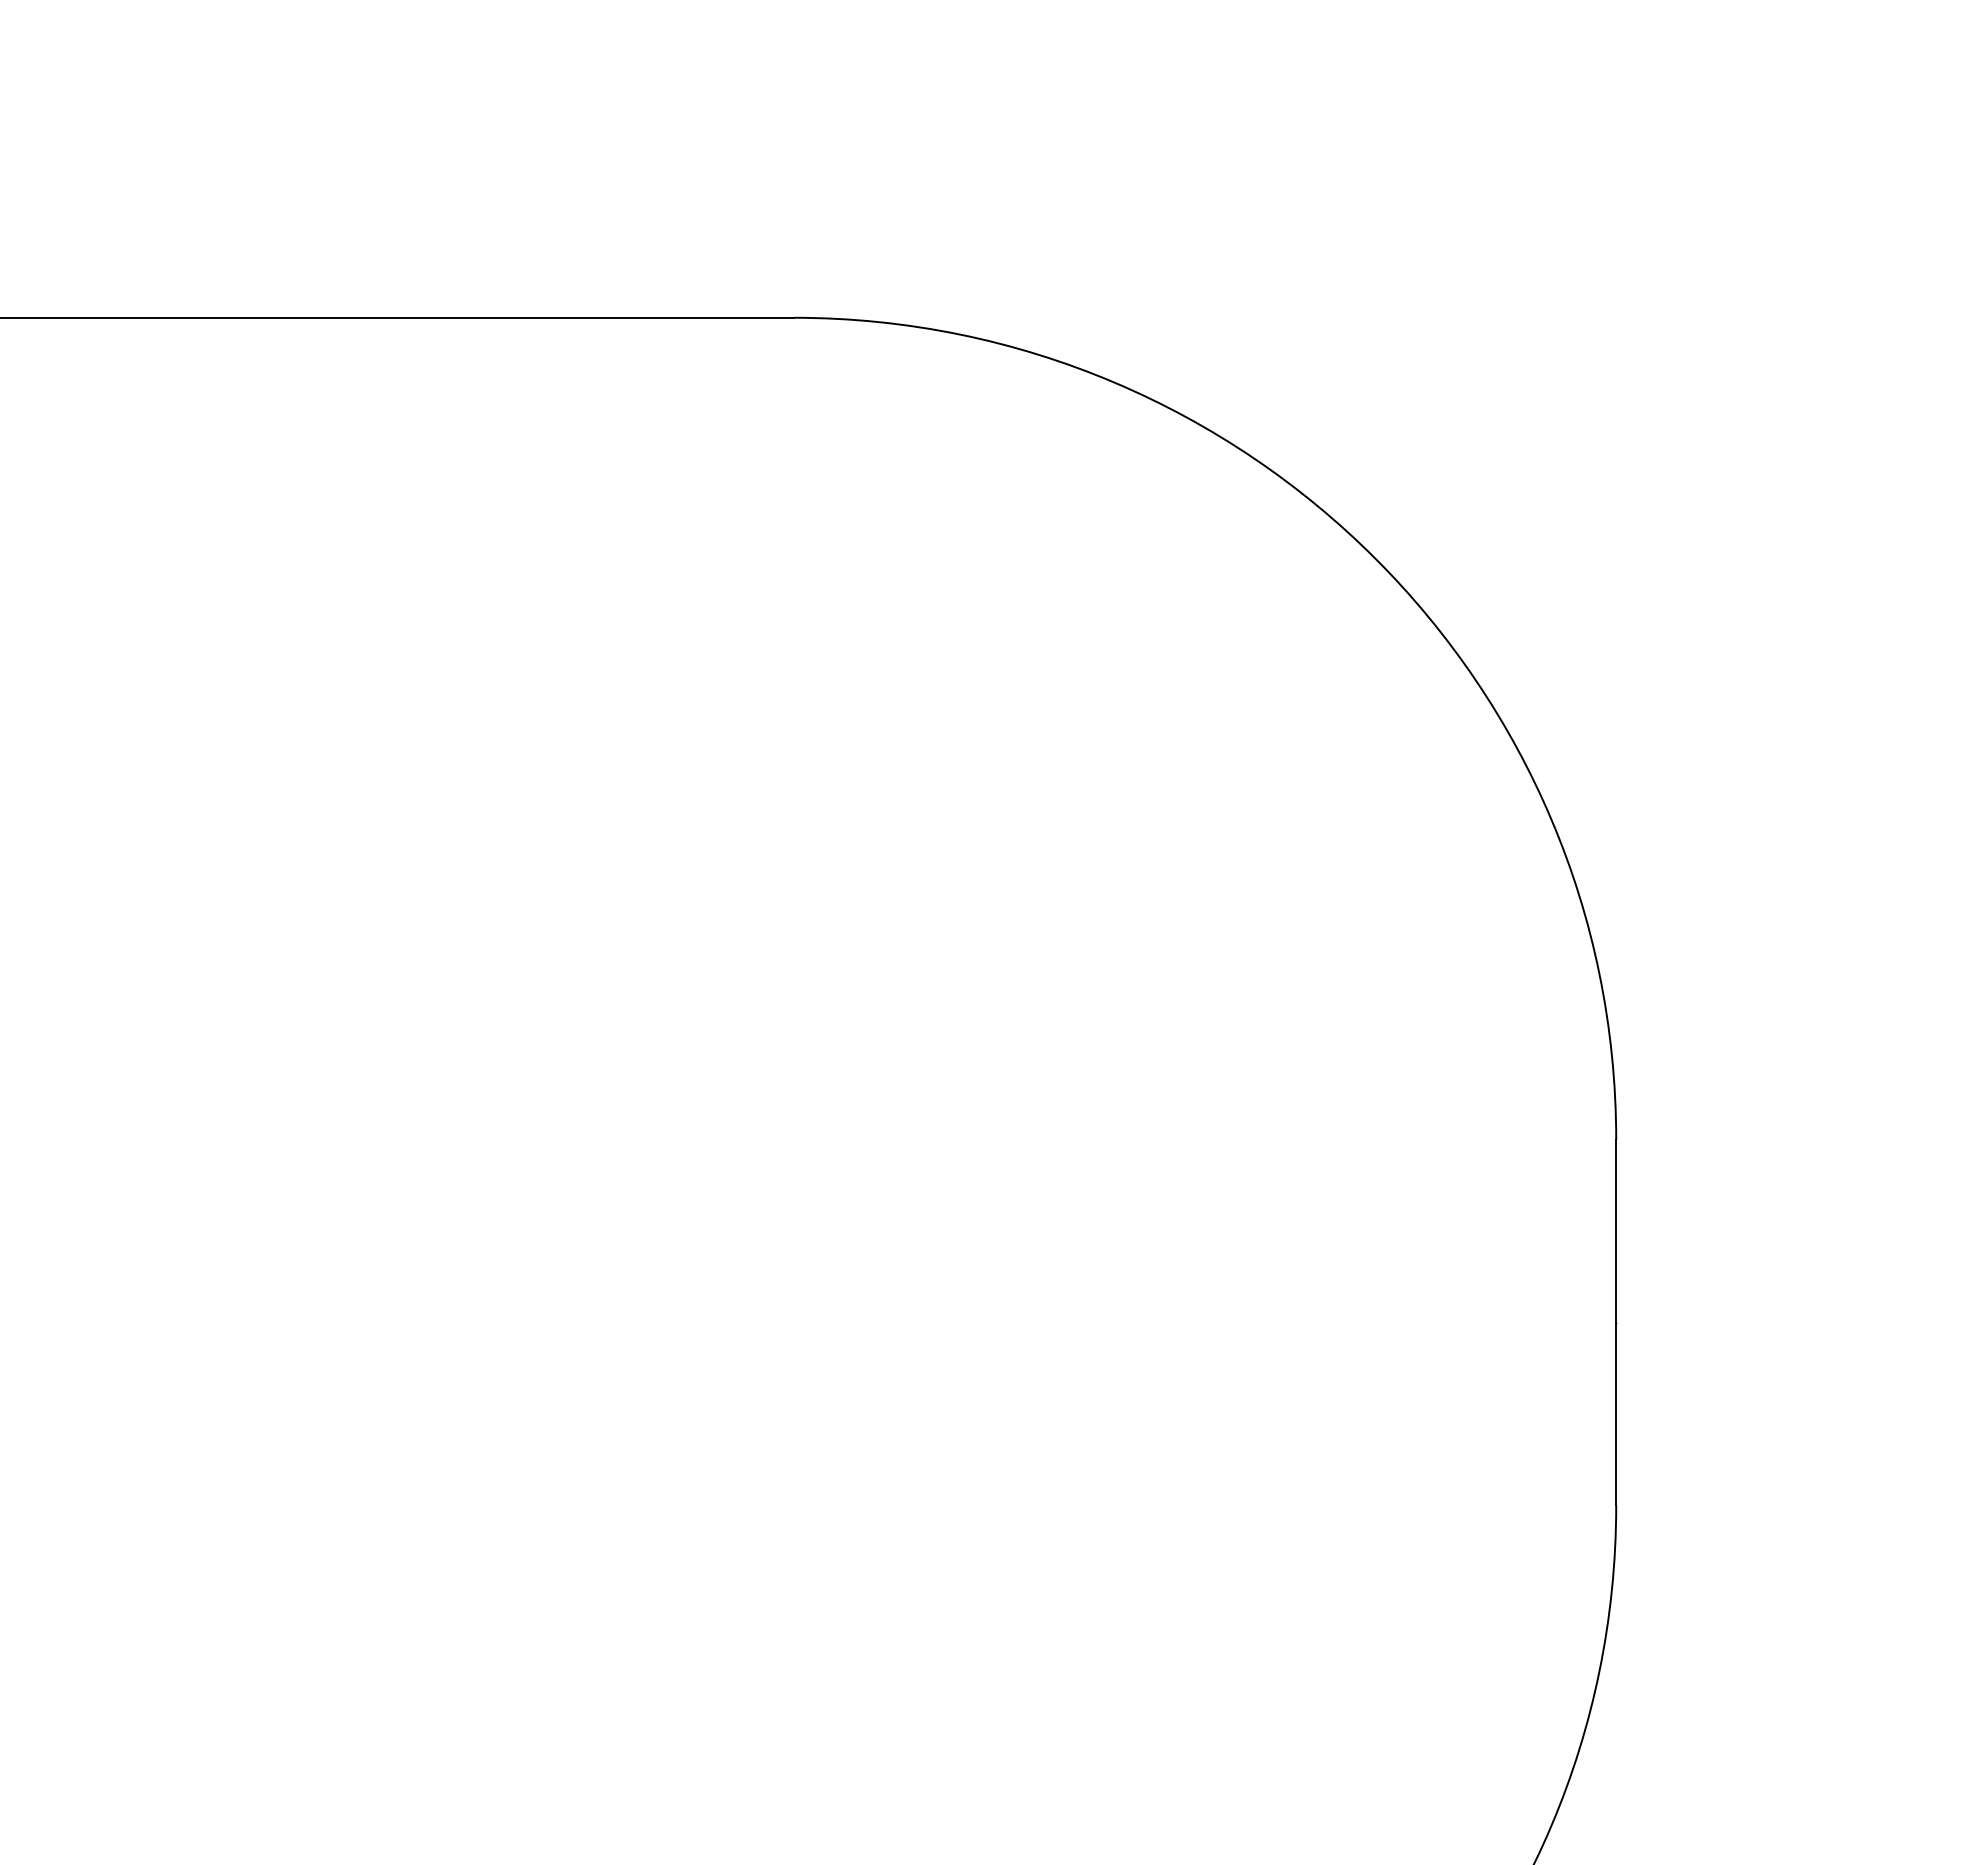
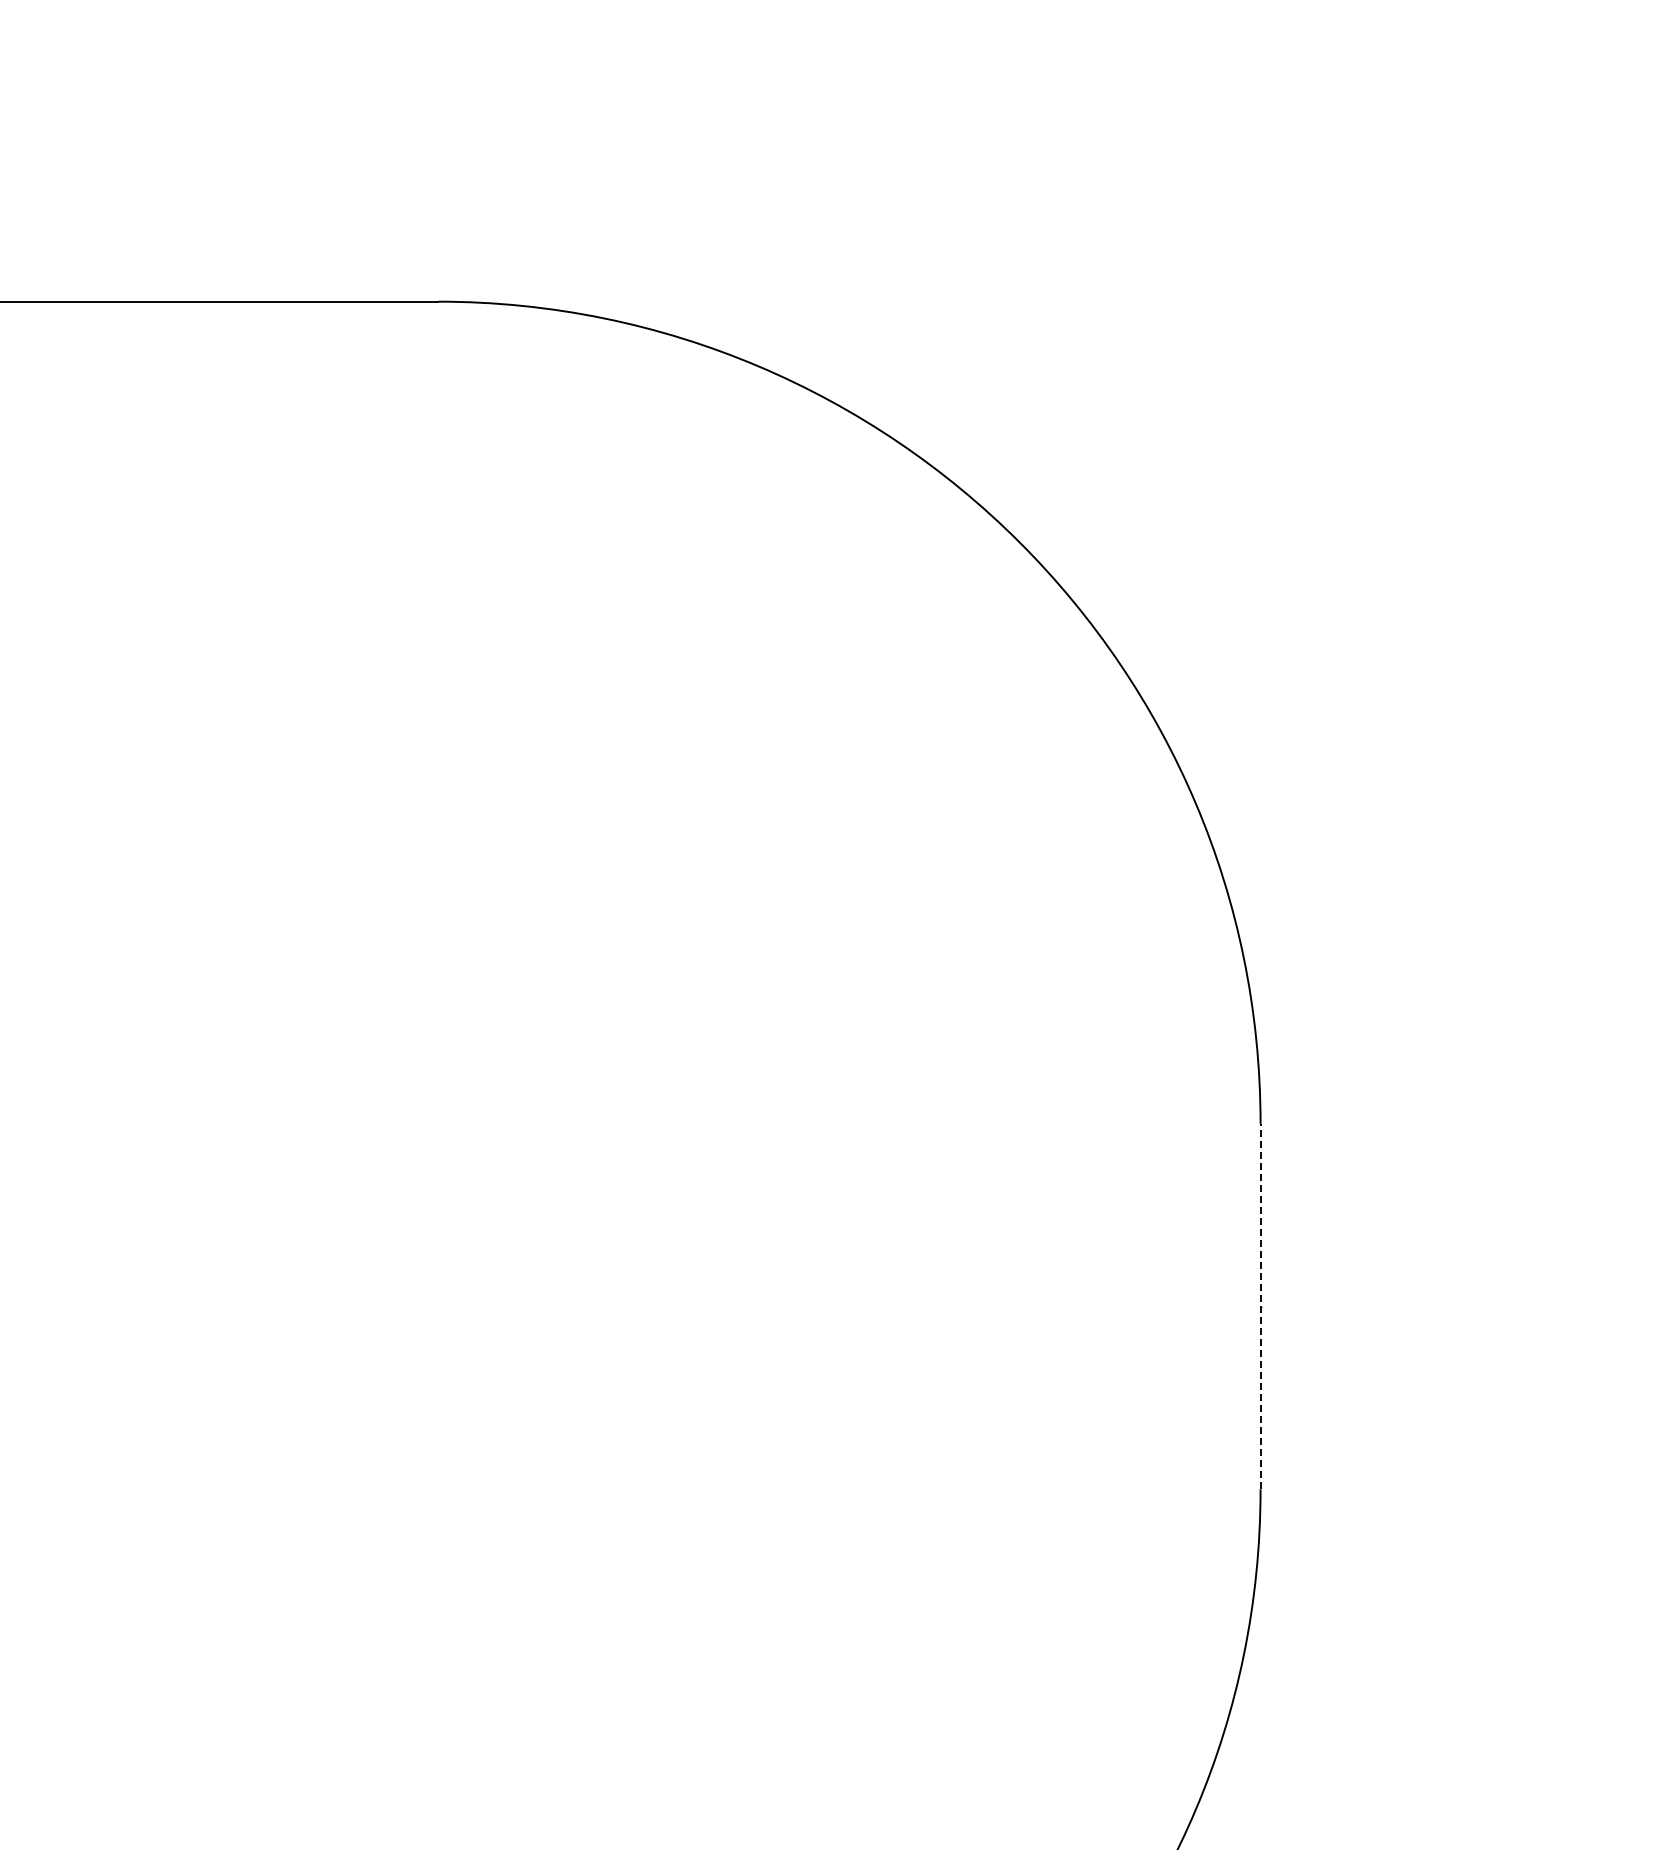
line: (1616, 1322) -> (1260, 1306), solid -> dashed

